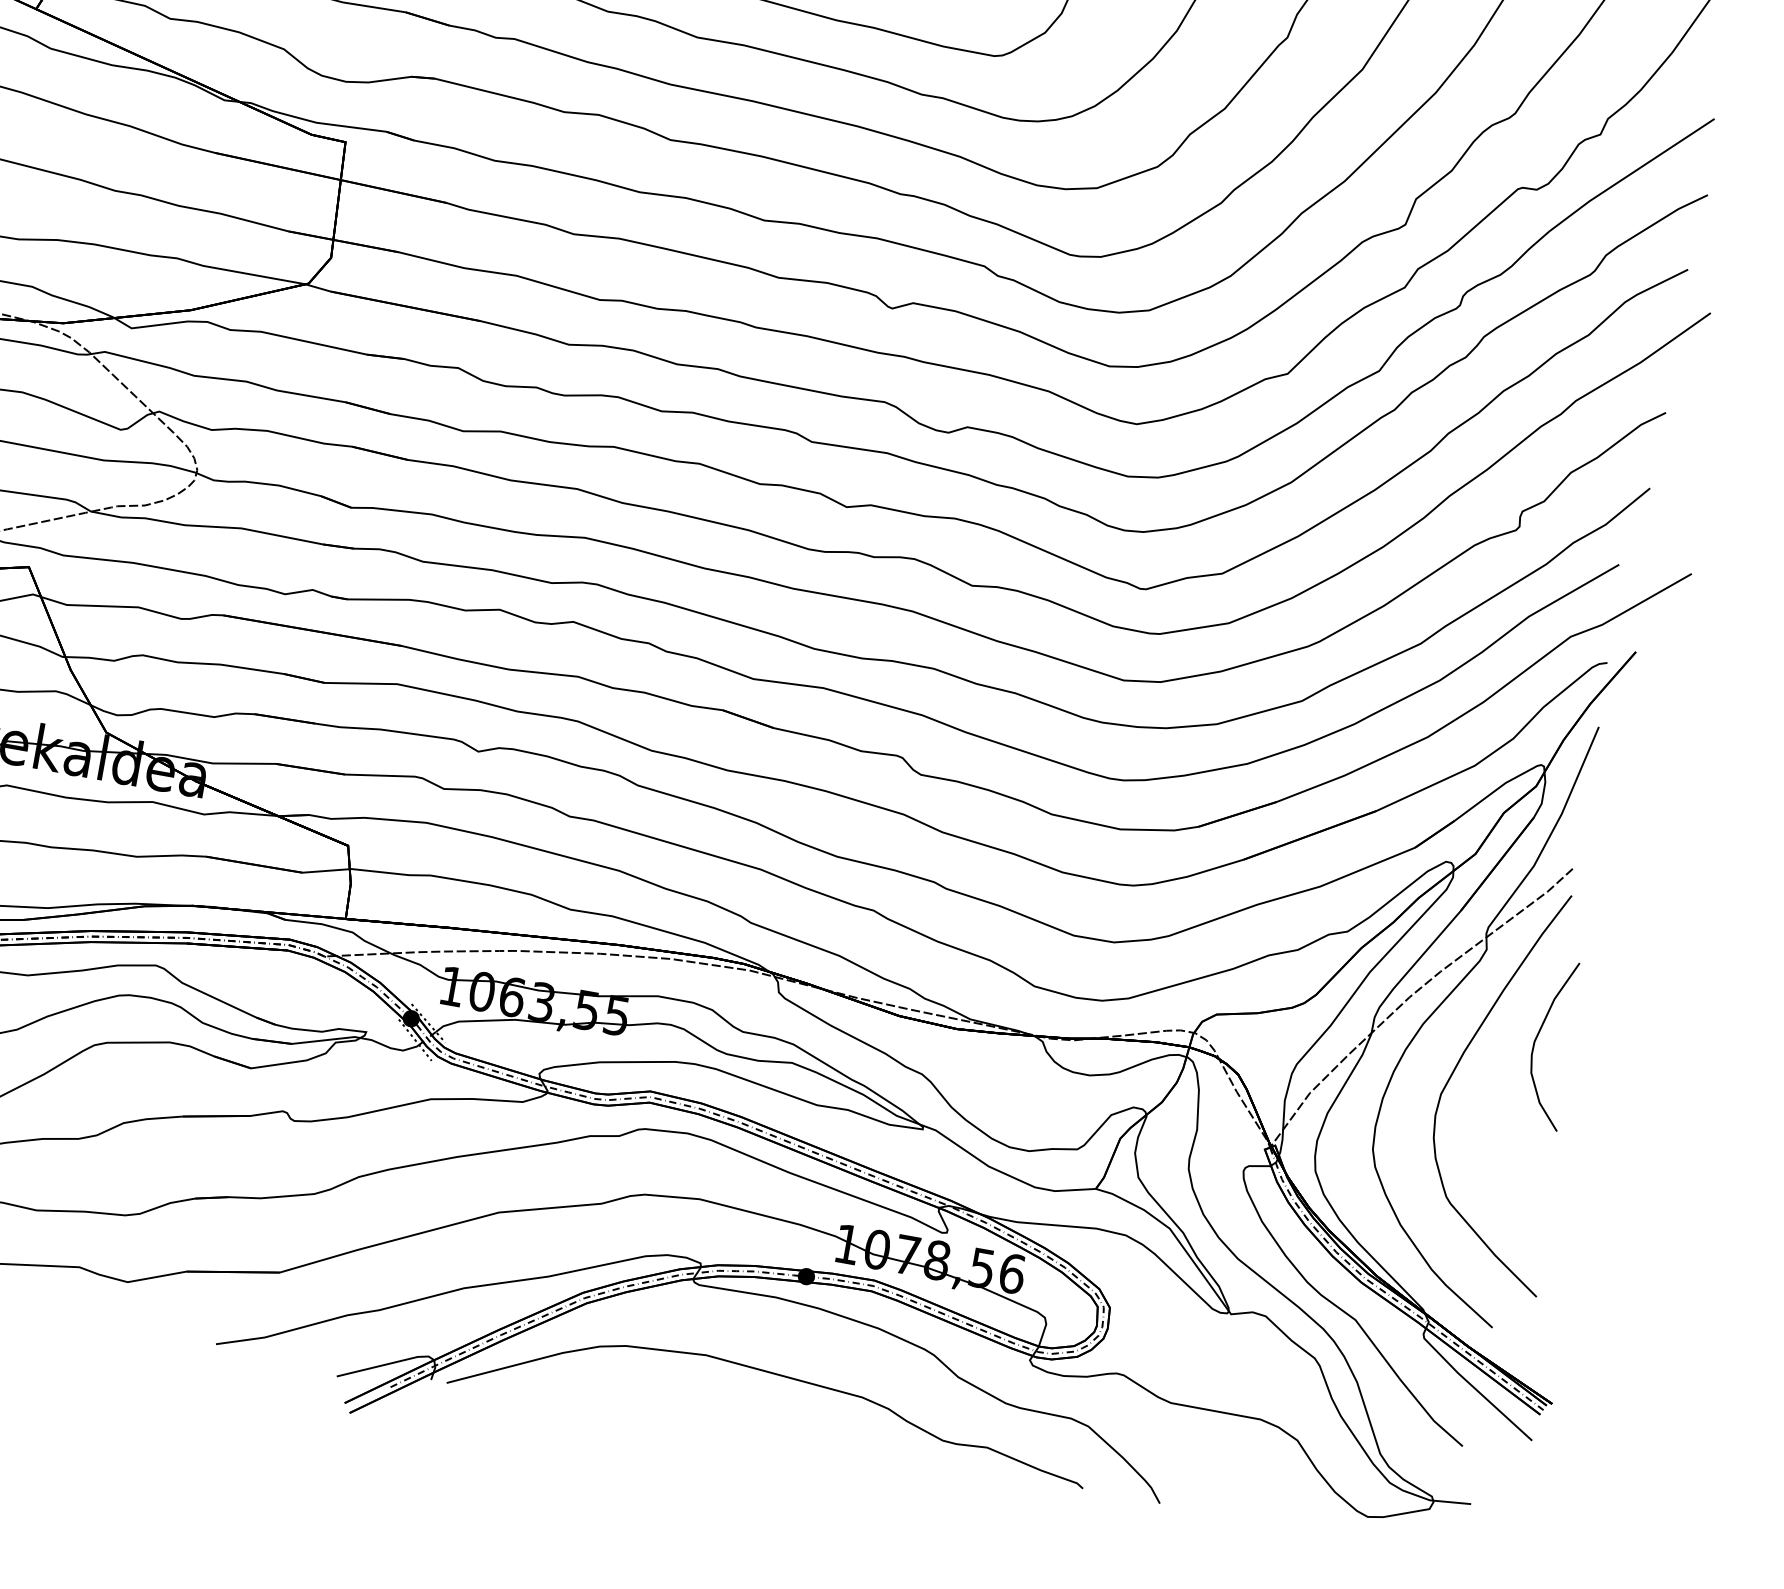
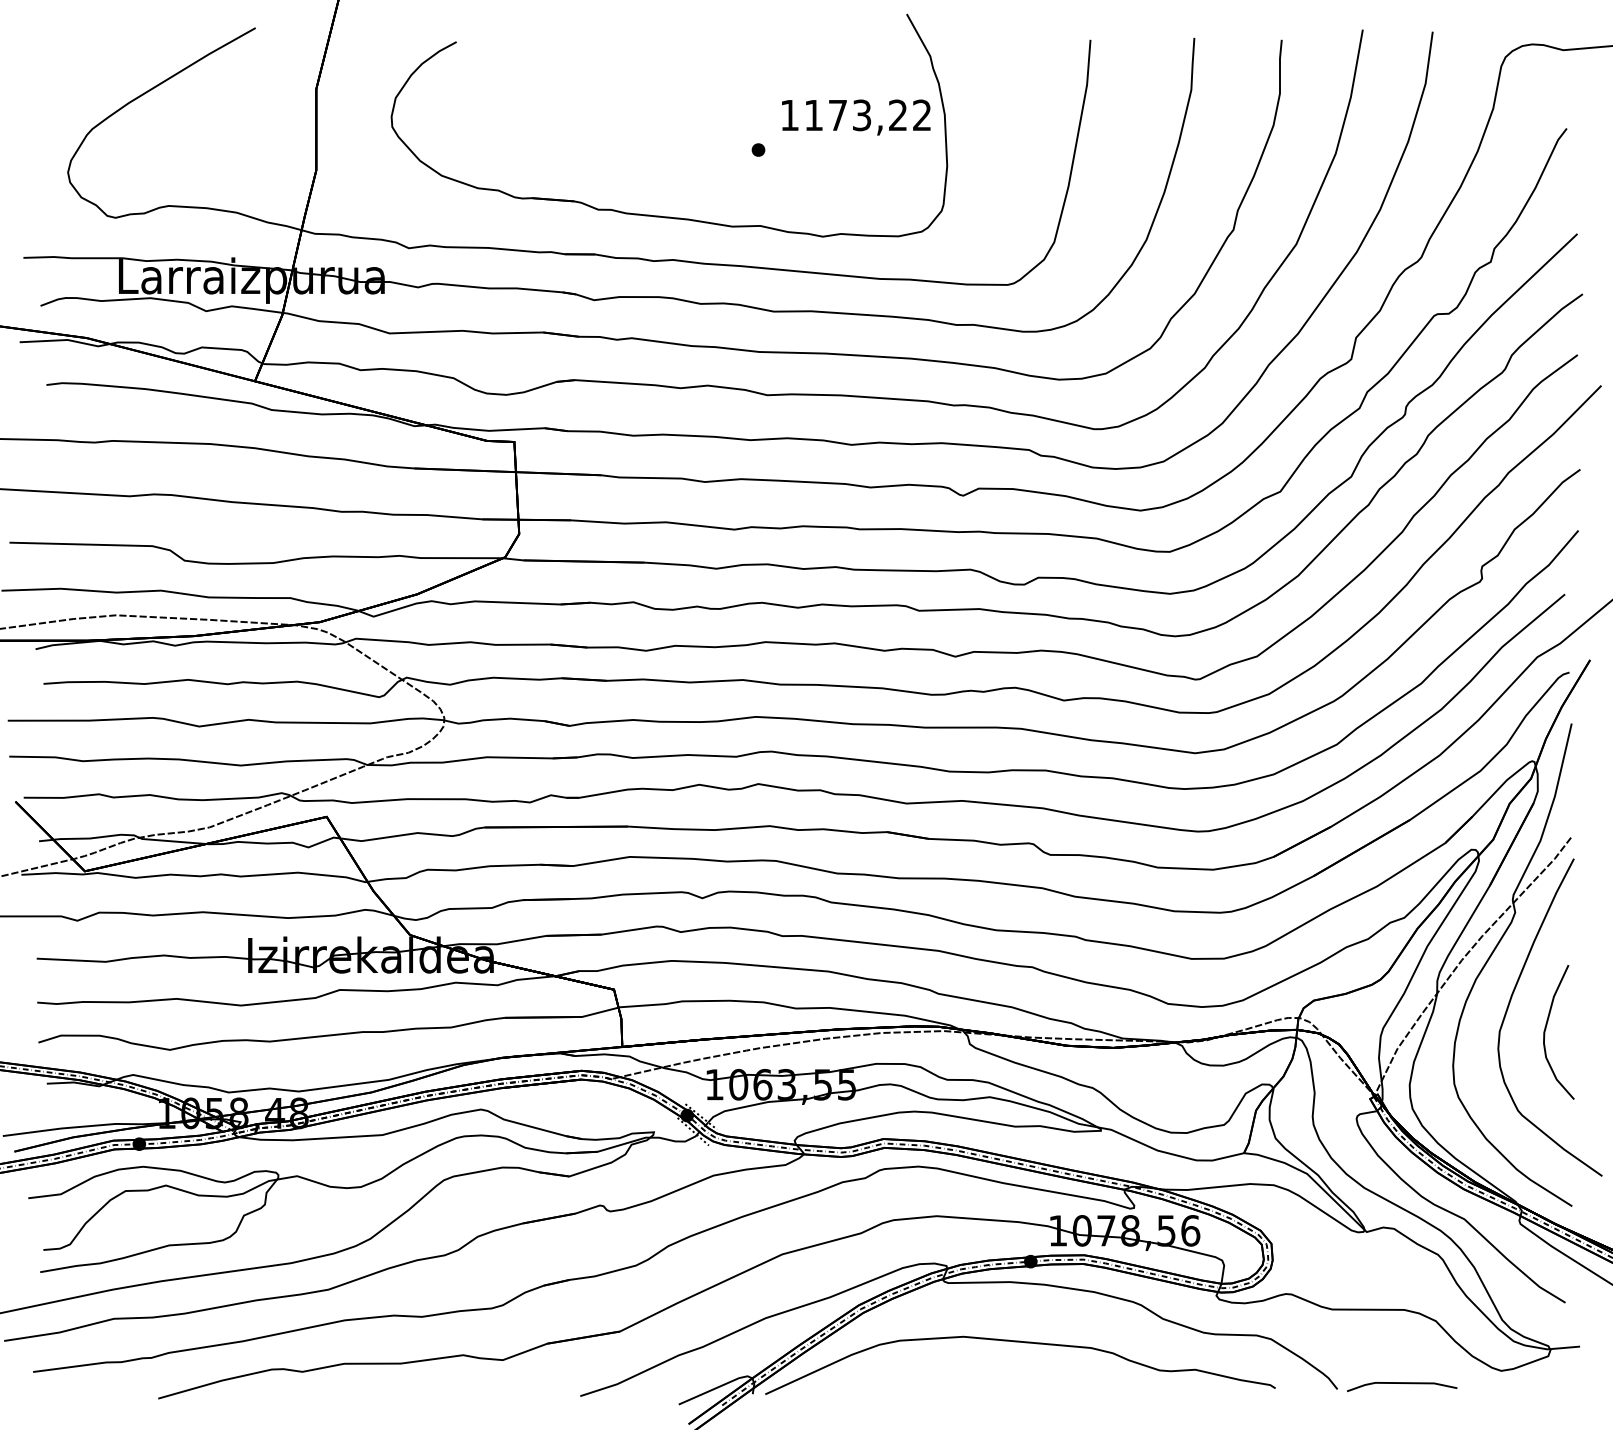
curve: (1538, 1038) -> (1546, 1029), moved
line: (1242, 1510) -> (1402, 1383), added

